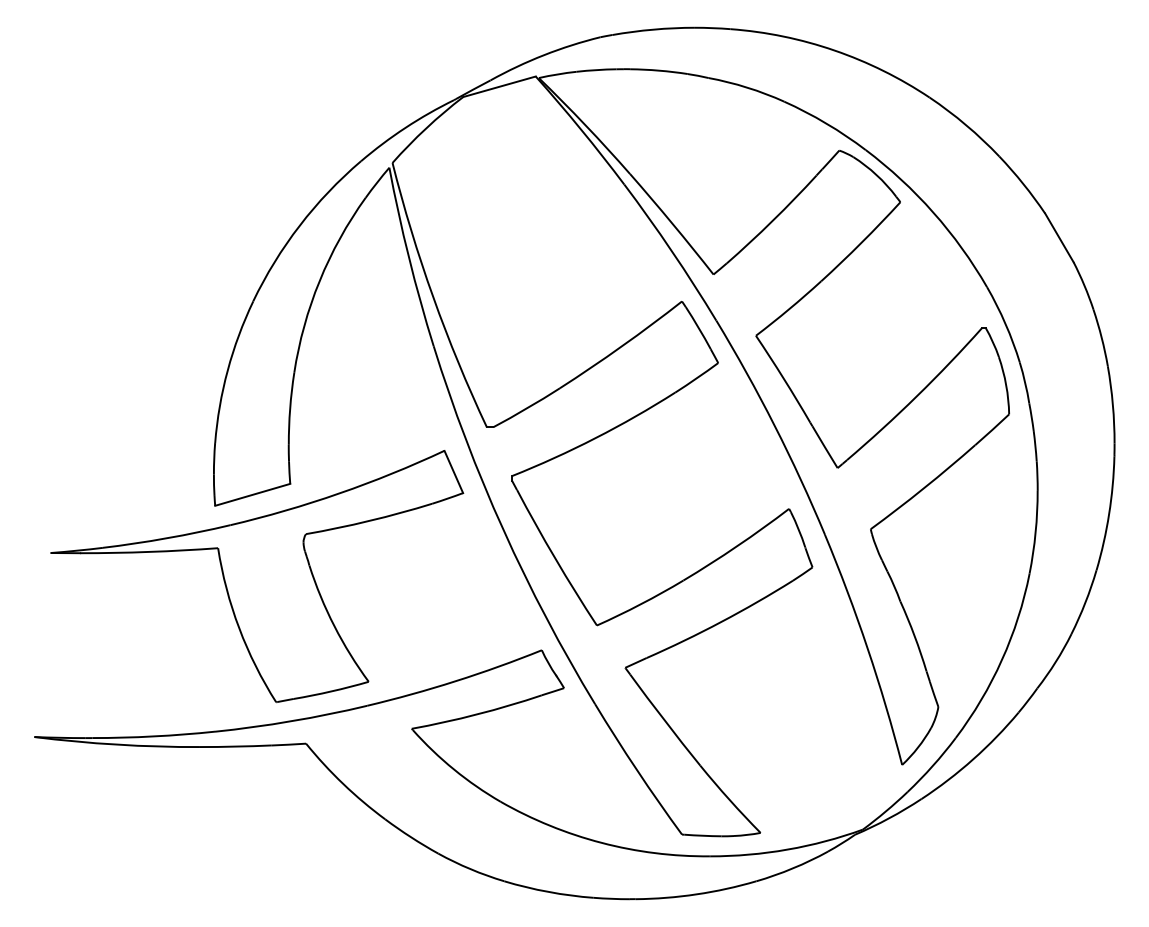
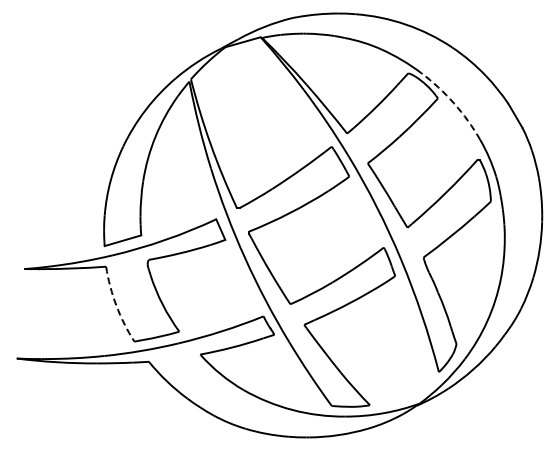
arc: (934, 212) -> (454, 103), solid -> dashed
arc: (239, 627) -> (116, 305), solid -> dashed

